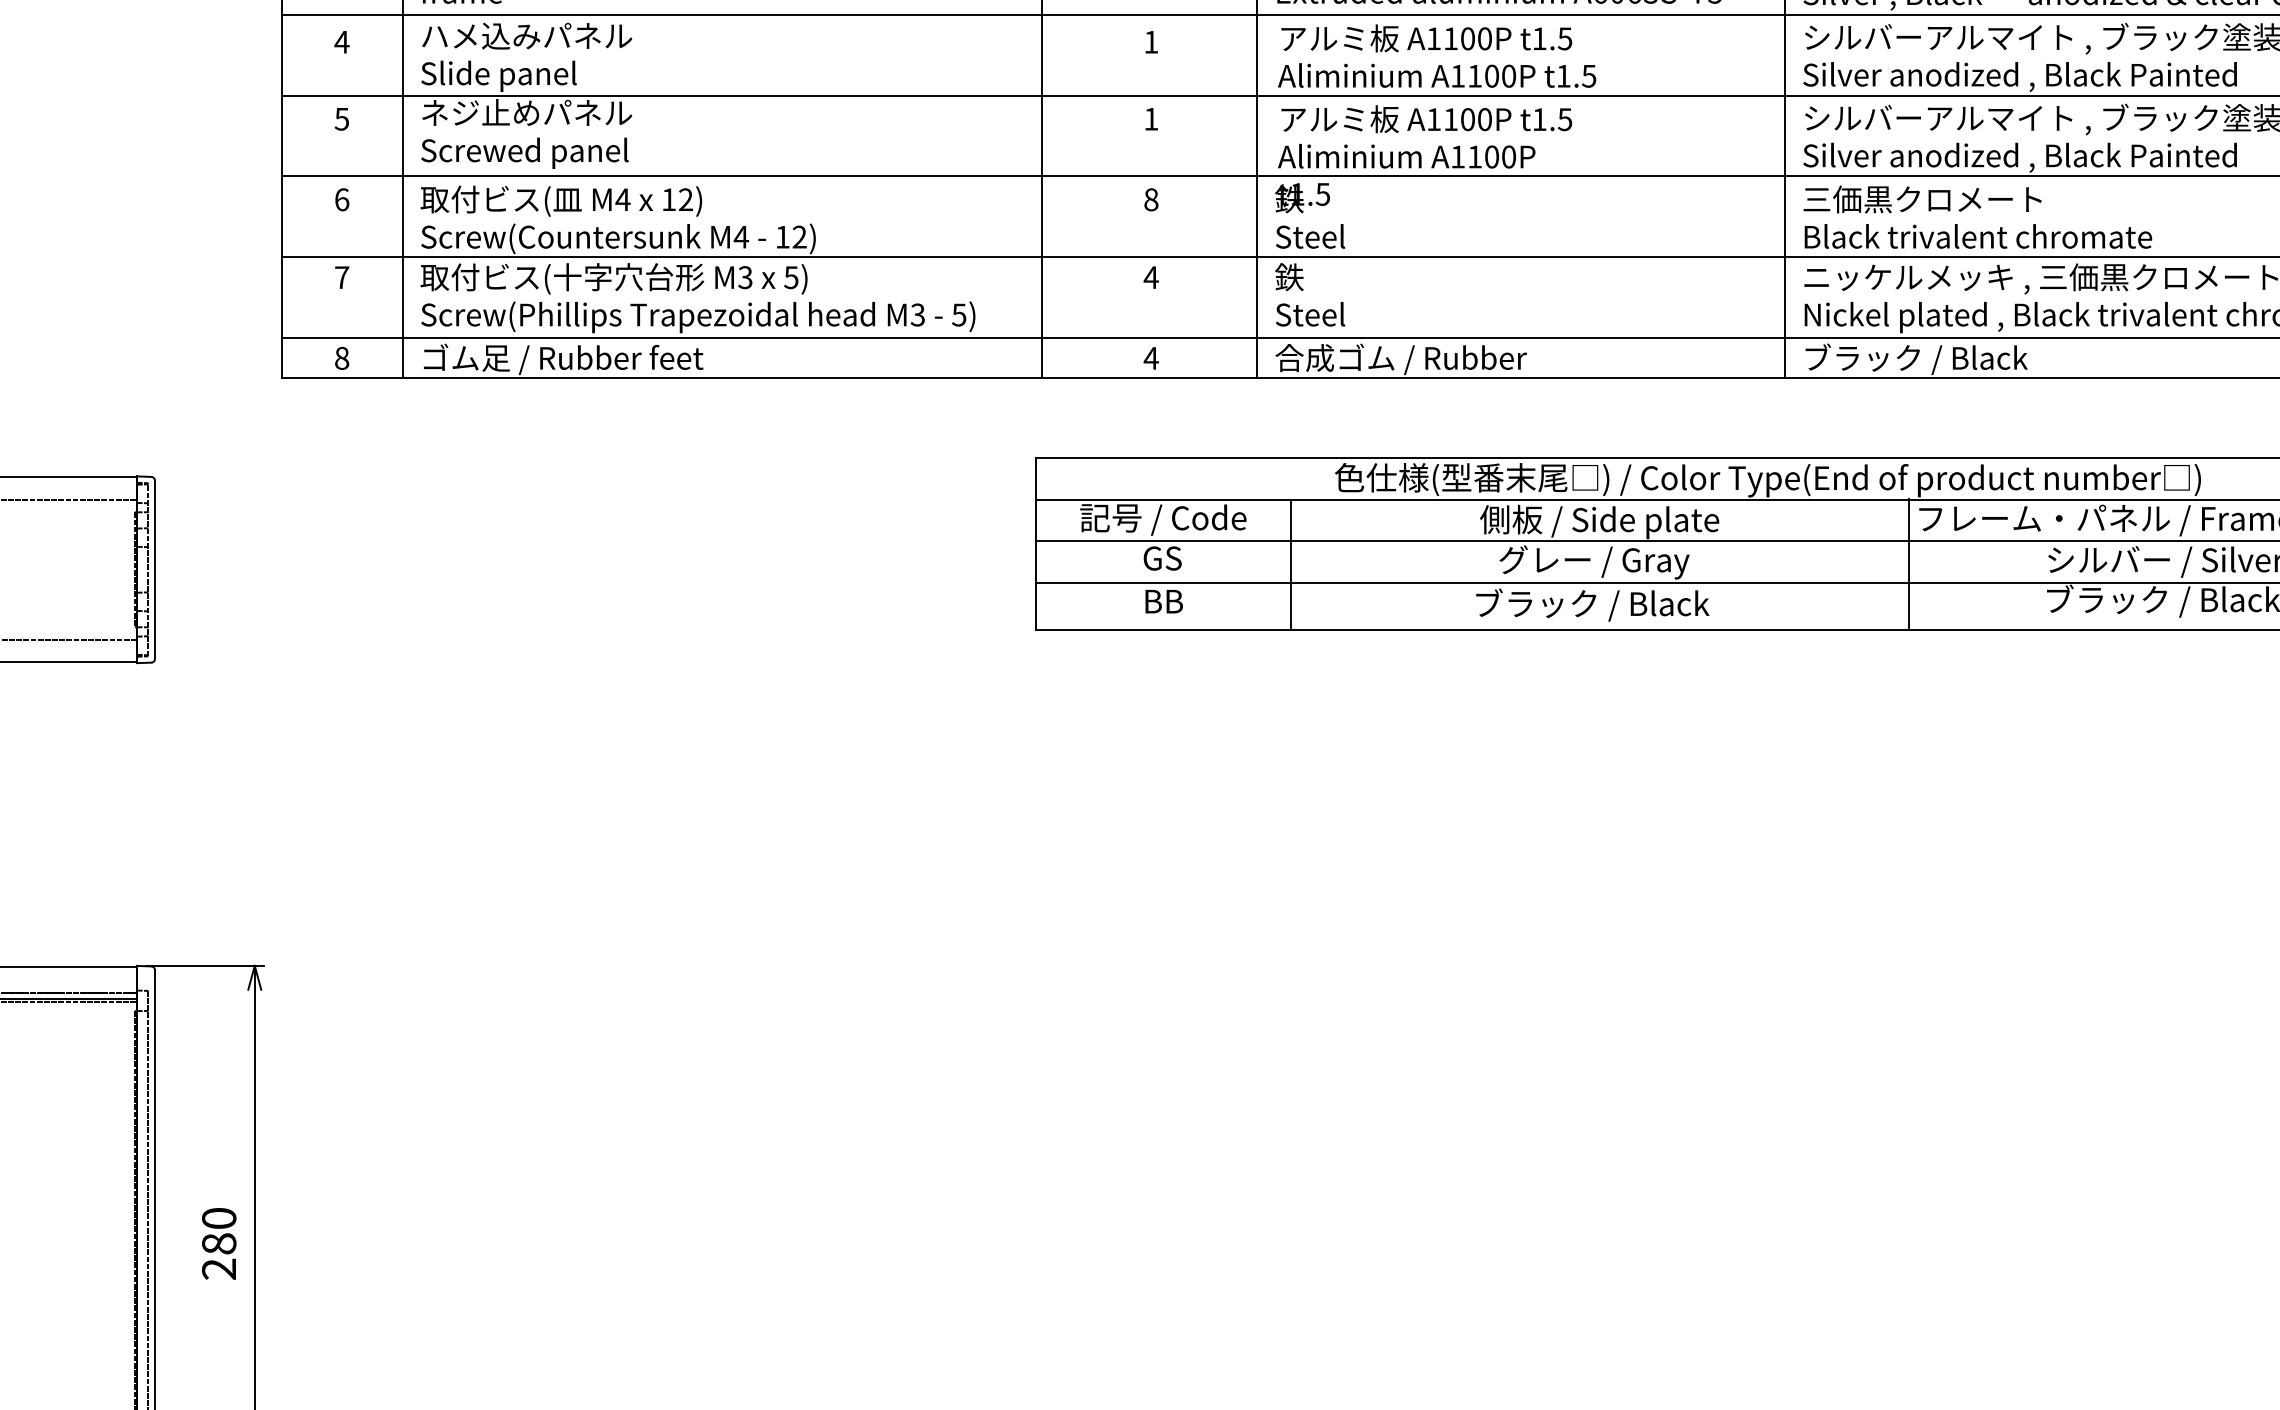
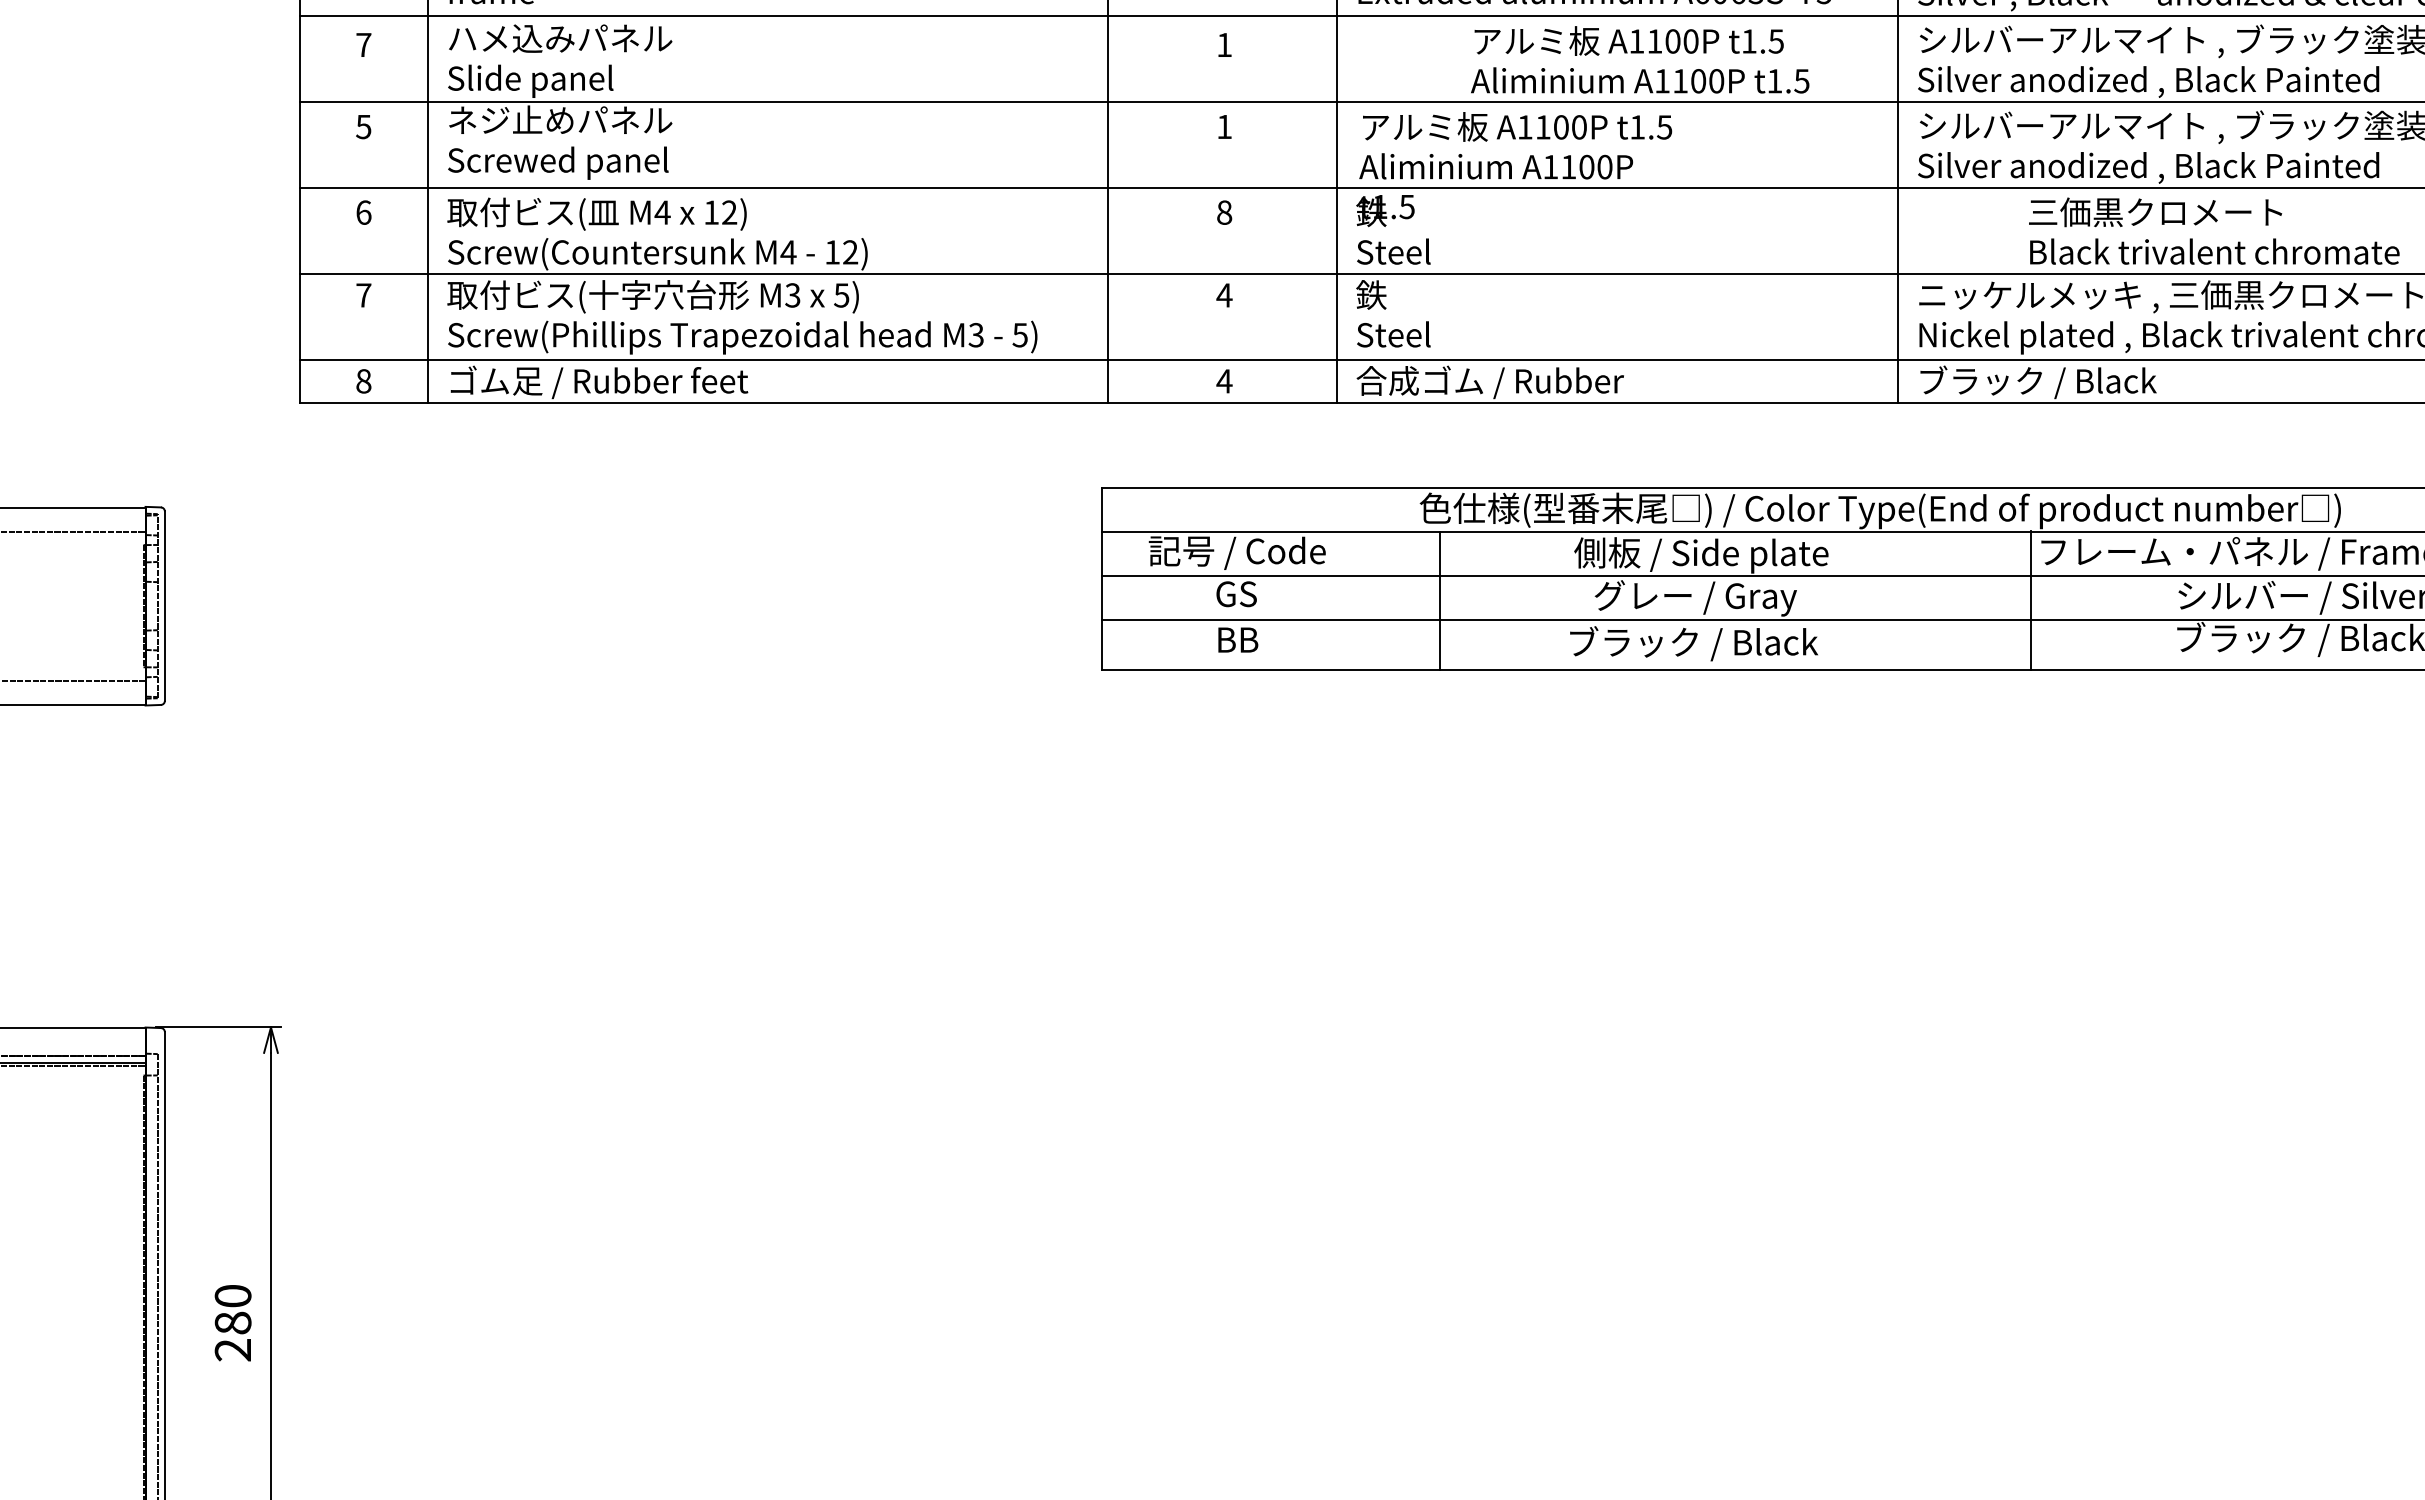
text: (341, 42) -> (363, 45), 4 -> 7
text: (1437, 55) -> (1640, 59), moved
text: (1977, 216) -> (2213, 230), moved
line: (1290, 564) -> (1439, 600), moved

